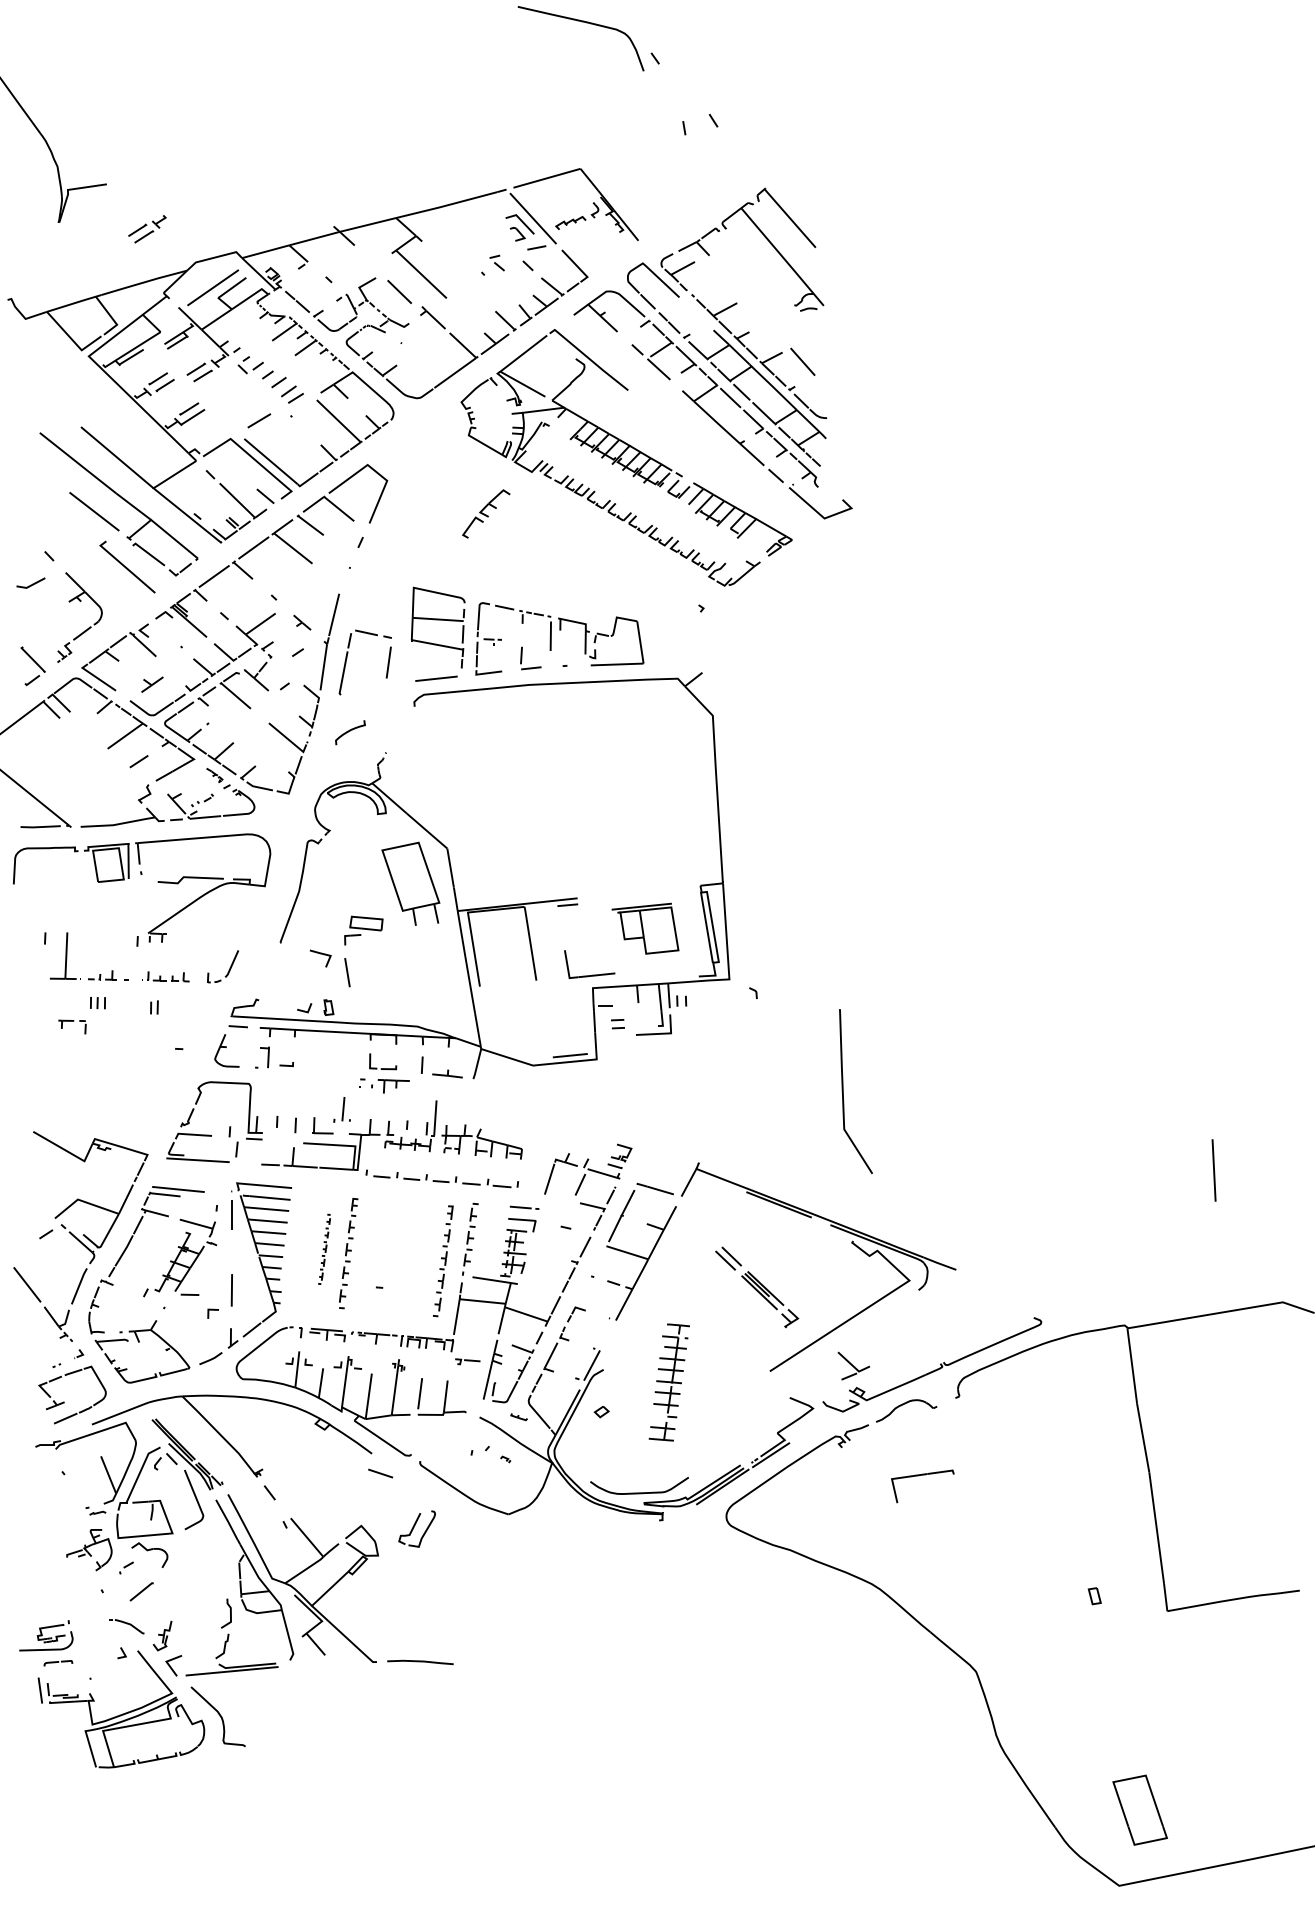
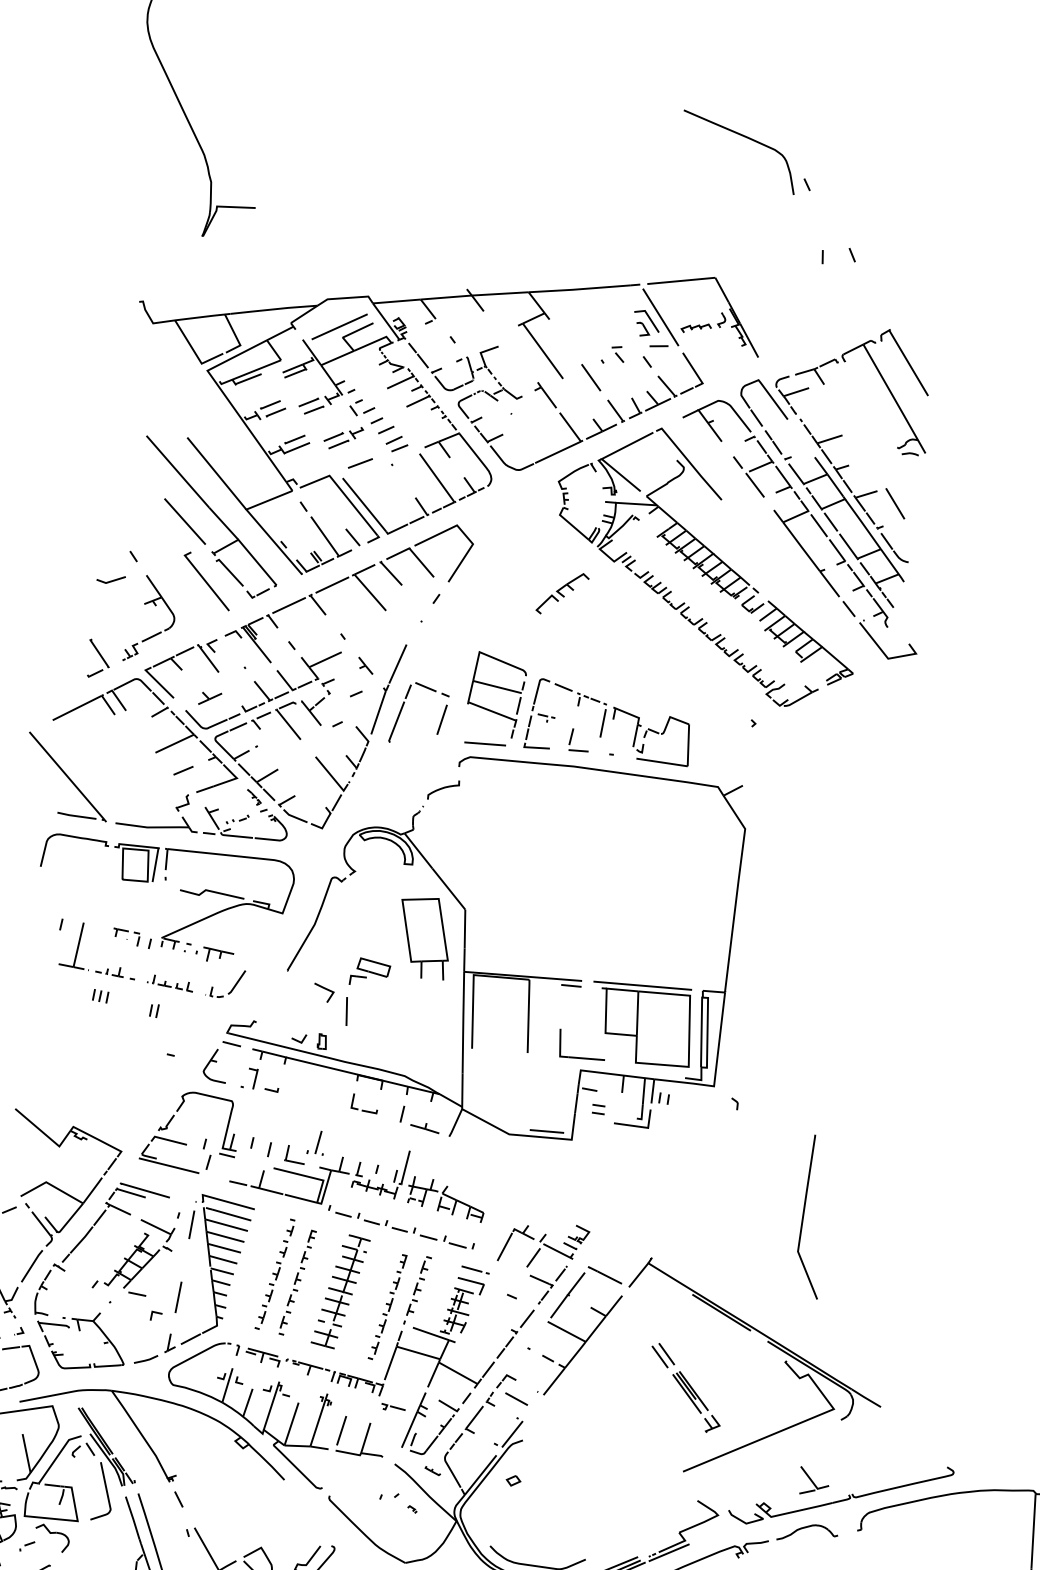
part: (147, 229) -> (343, 438), moved
line: (399, 291) -> (591, 377), moved
curve: (350, 731) -> (443, 788), moved
part: (645, 928) -> (642, 1022), size x1.67
part: (72, 1026) -> (126, 936), moved
part: (384, 1085) -> (208, 953), moved
part: (324, 1249) -> (275, 1274), size x1.67
part: (853, 1365) -> (813, 1482), moved
part: (668, 1382) -> (339, 1291), moved
line: (380, 1473) -> (516, 1399), moved

